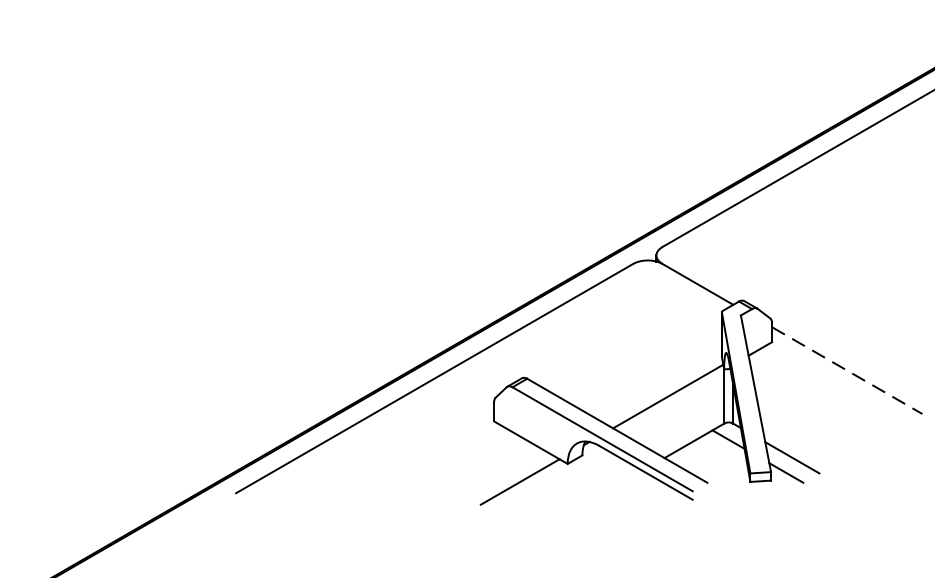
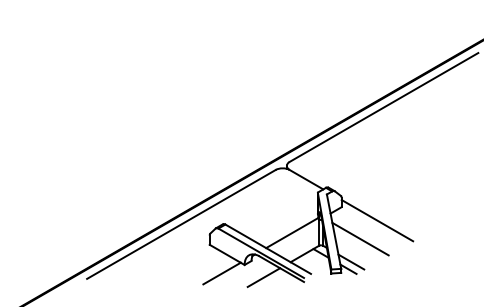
line: (847, 370) -> (377, 220), dashed -> solid
line: (811, 408) -> (360, 238), added
line: (607, 490) -> (263, 277), added

